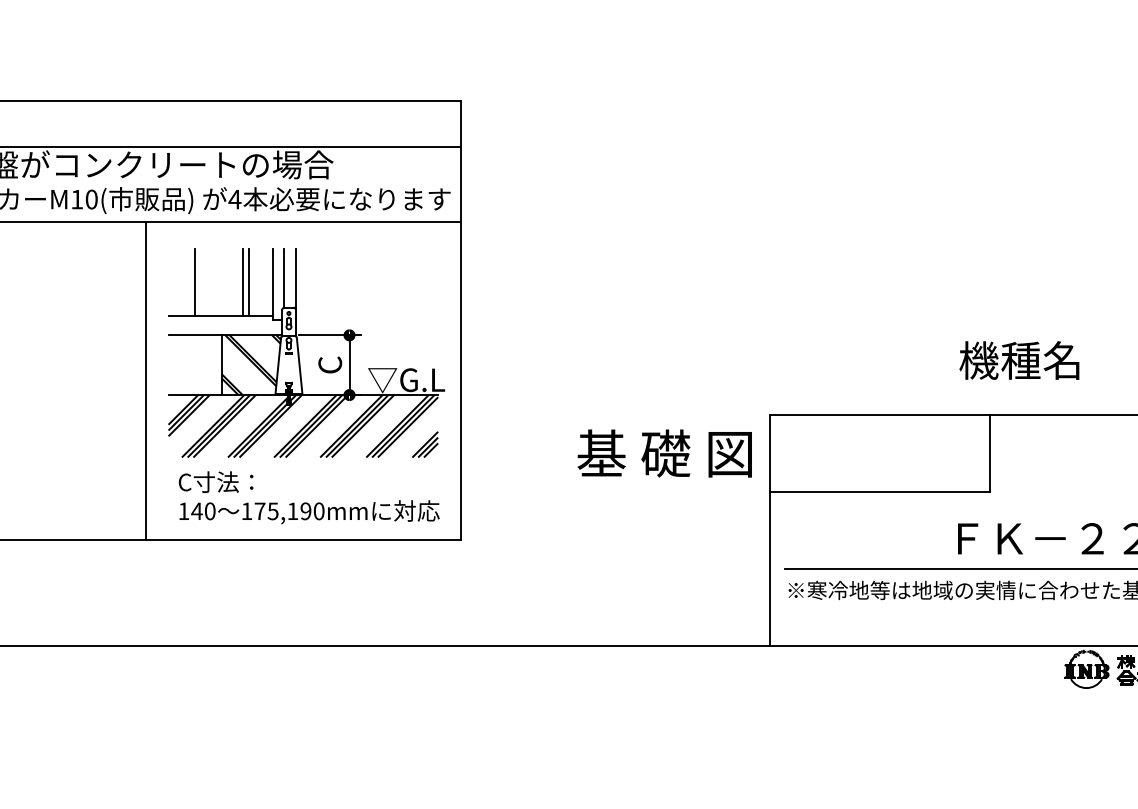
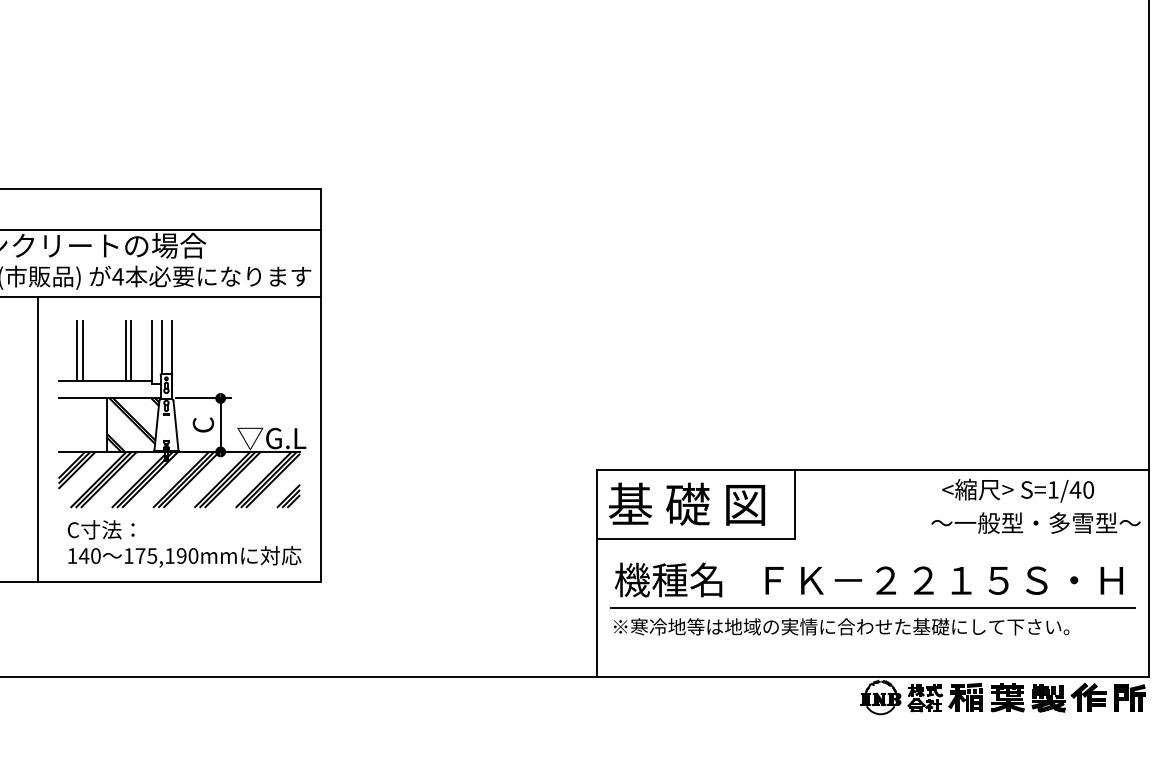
line: (189, 282) -> (77, 351), added
text: (1019, 359) -> (668, 579), moved
text: (665, 452) -> (687, 503), moved

